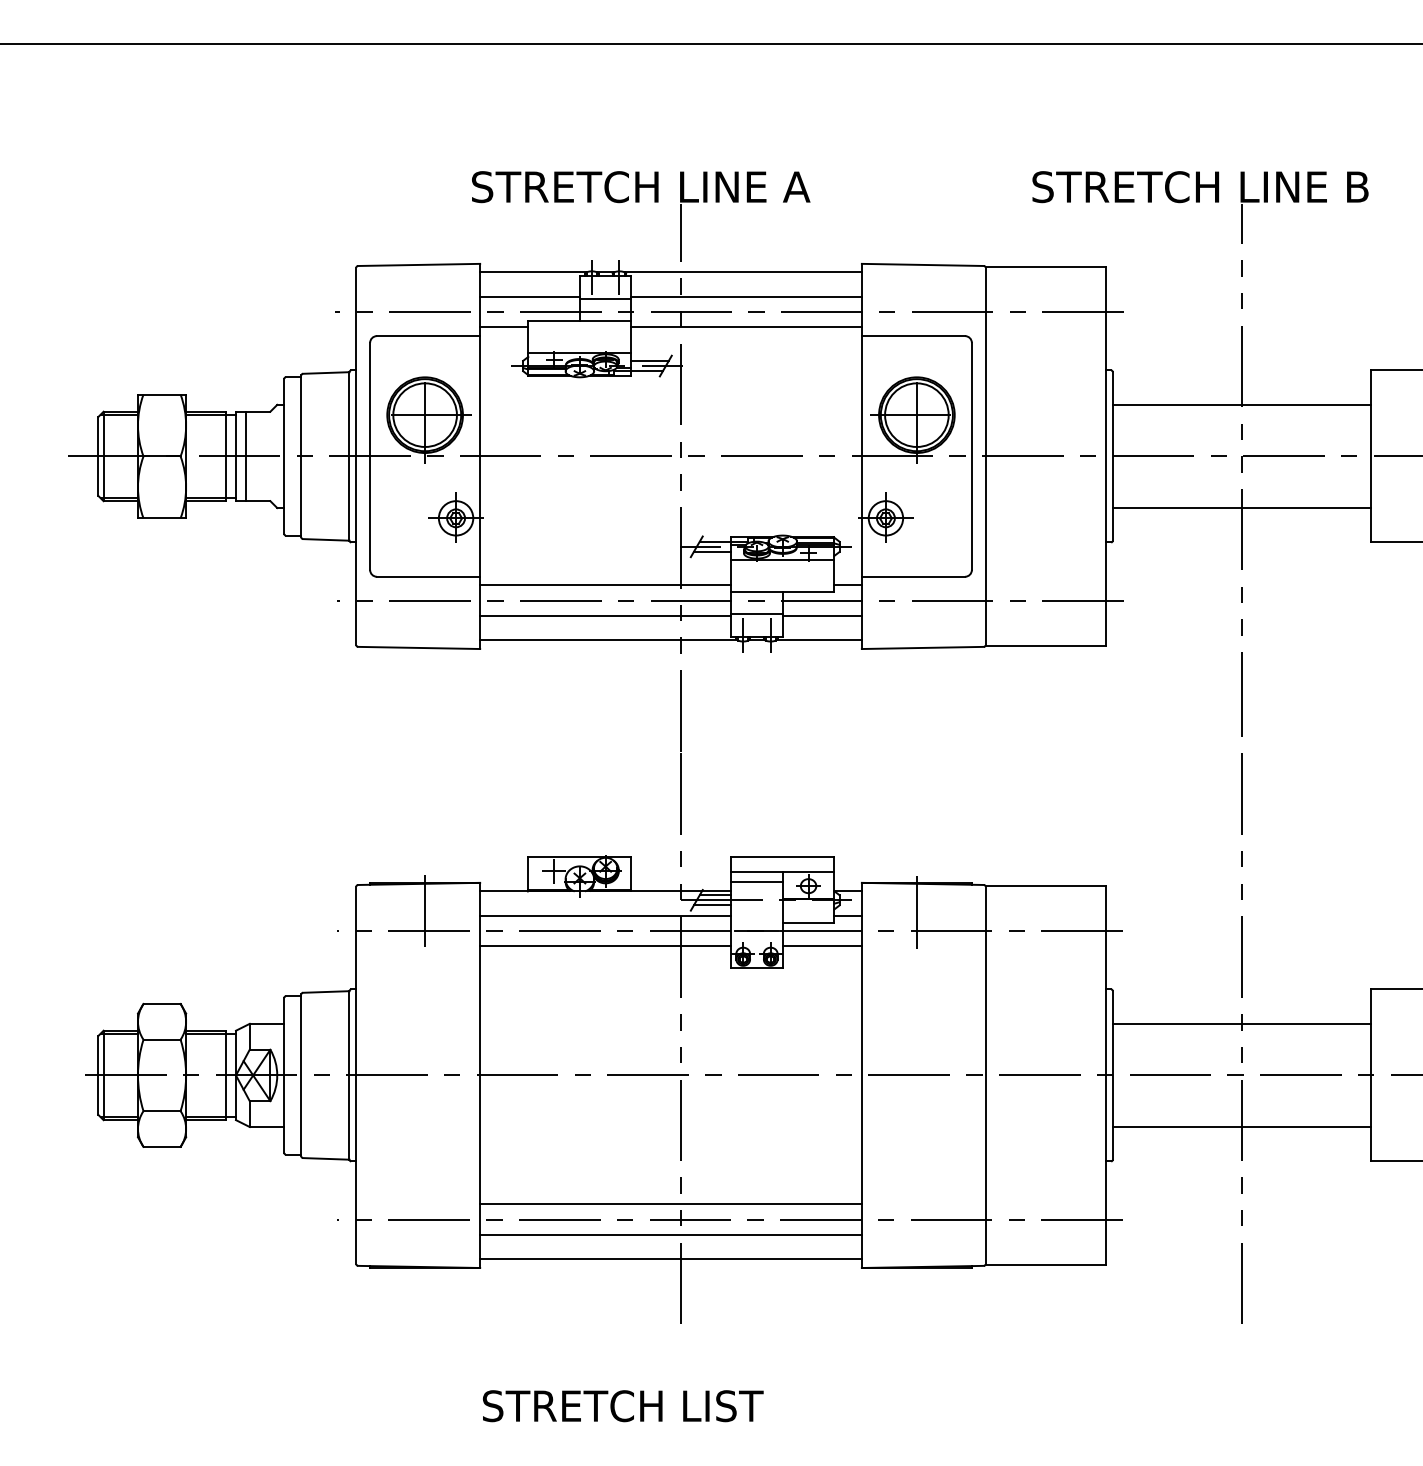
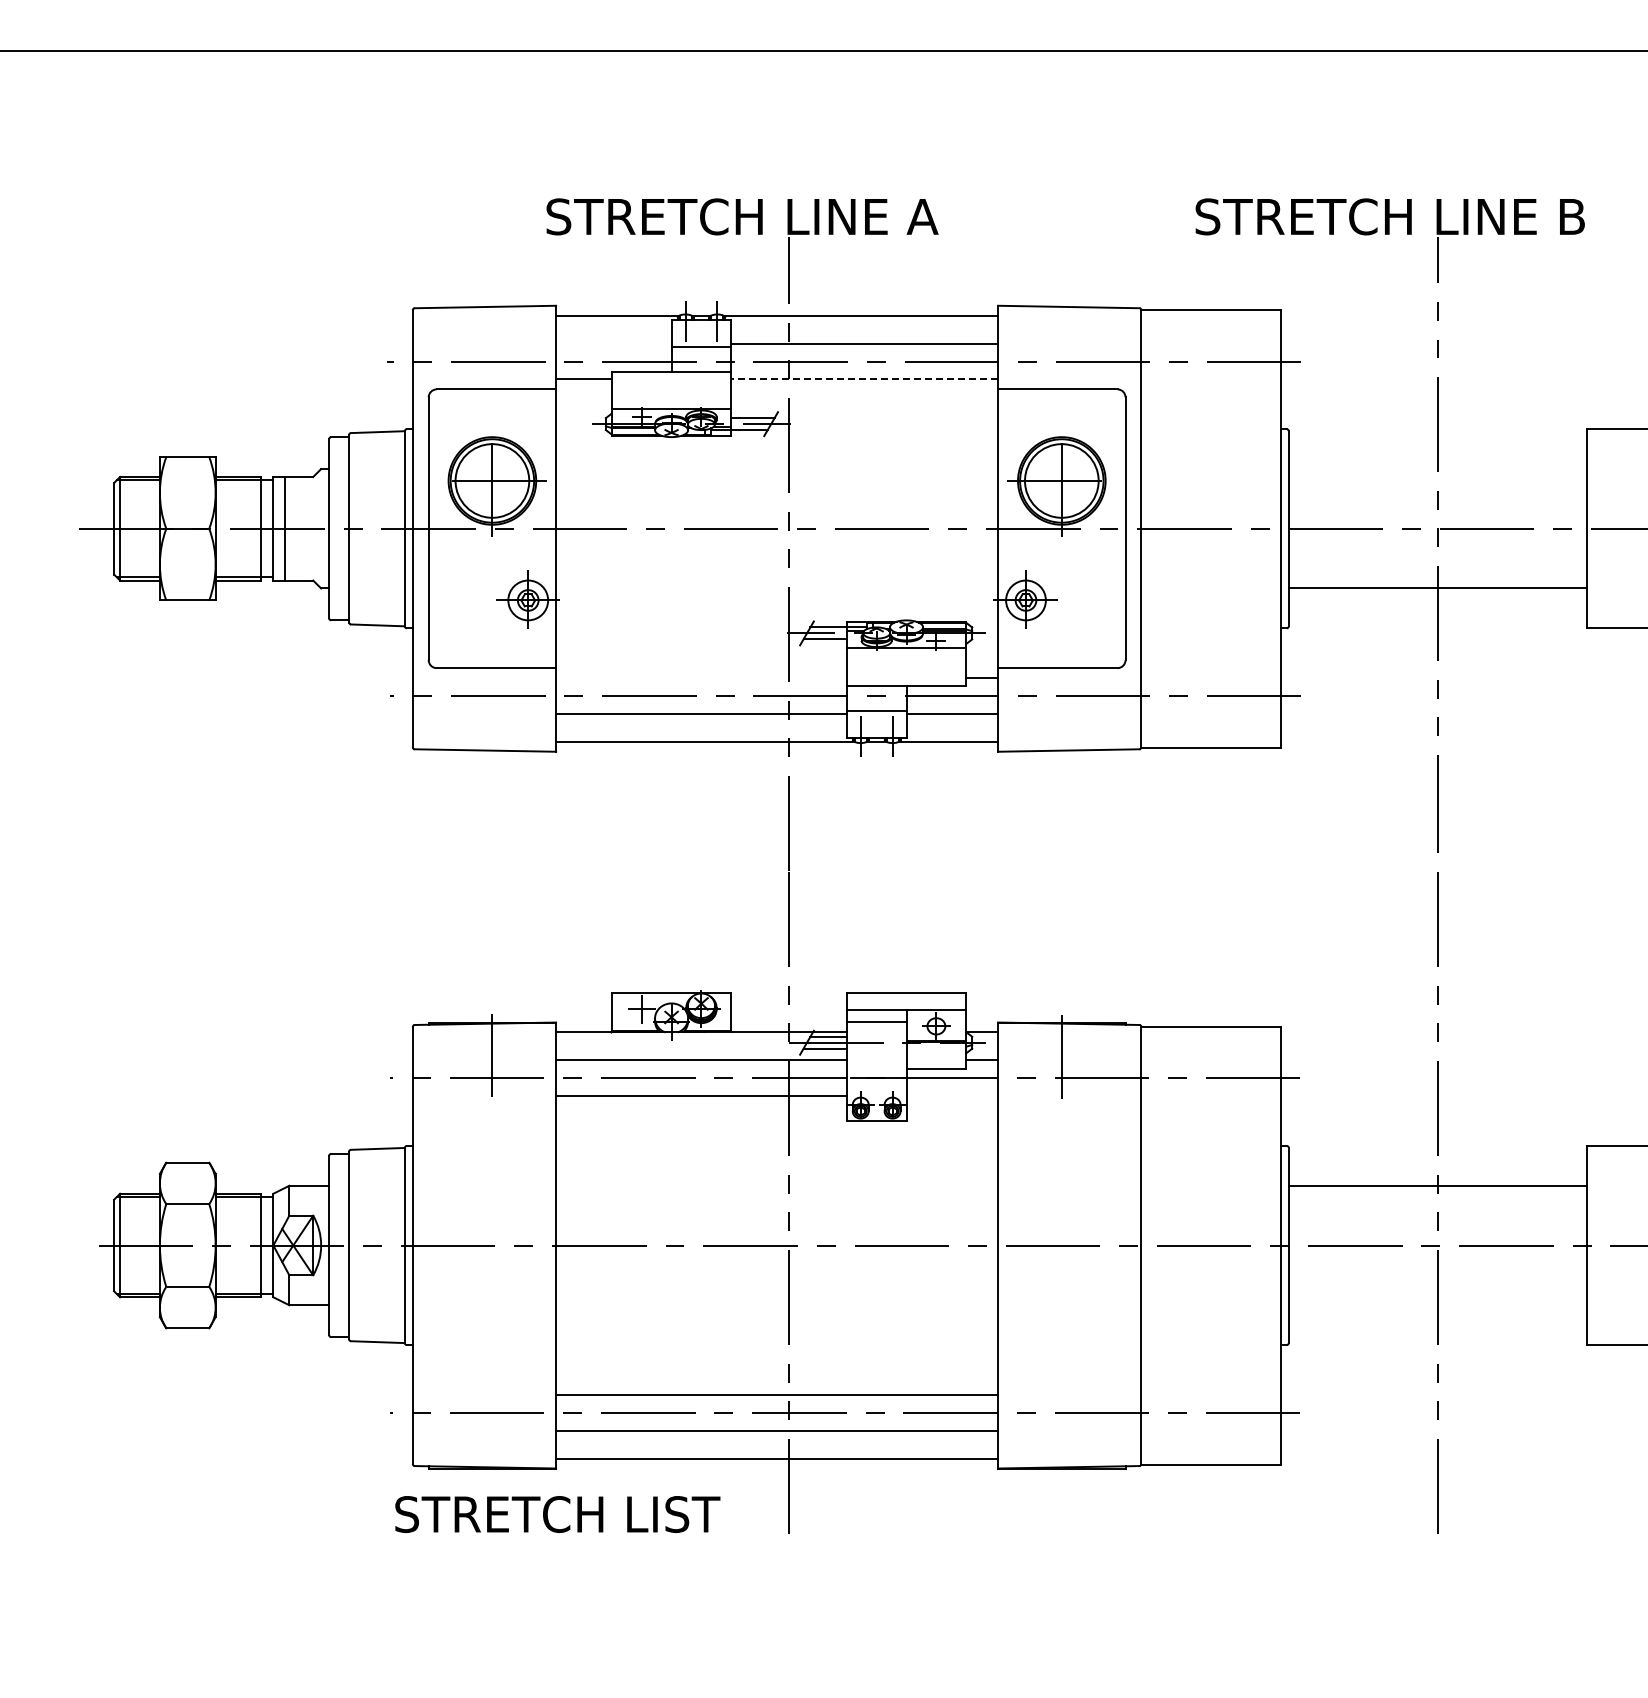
line: (529, 296) -> (613, 343), removed
line: (746, 327) -> (864, 379), solid -> dashed
line: (1241, 405) -> (1437, 469), removed
line: (605, 585) -> (701, 678), removed
line: (822, 946) -> (952, 1096), removed
line: (1241, 1127) -> (1437, 1305), removed
text: (622, 1406) -> (557, 1514), moved

